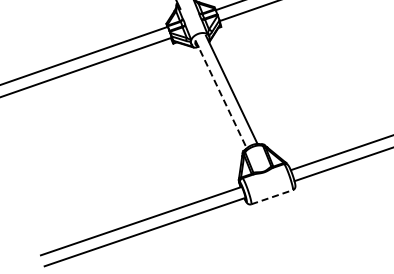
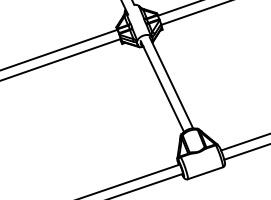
line: (221, 94) -> (162, 86), dashed -> solid
line: (272, 197) -> (205, 173), dashed -> solid

